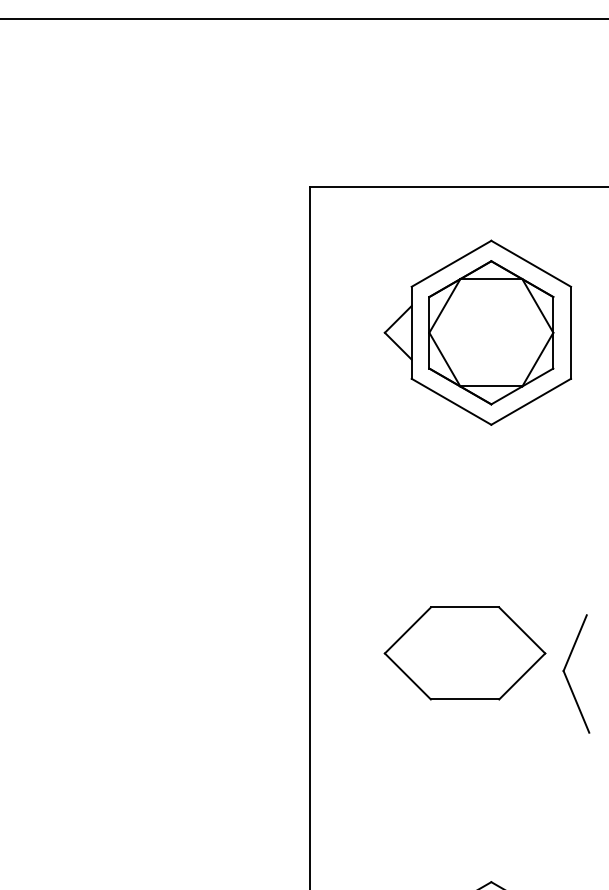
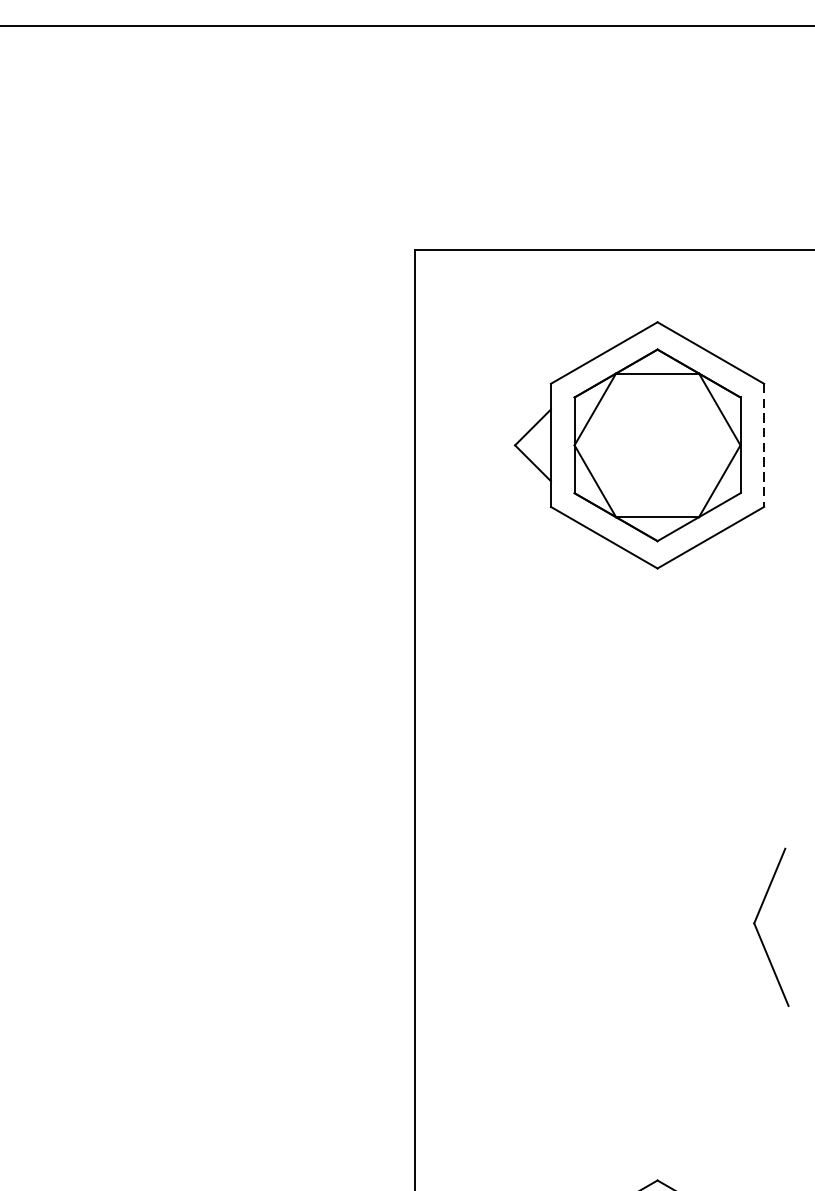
line: (571, 332) -> (764, 444), solid -> dashed
part: (464, 653) -> (621, 874), removed
part: (567, 677) -> (759, 932), moved

